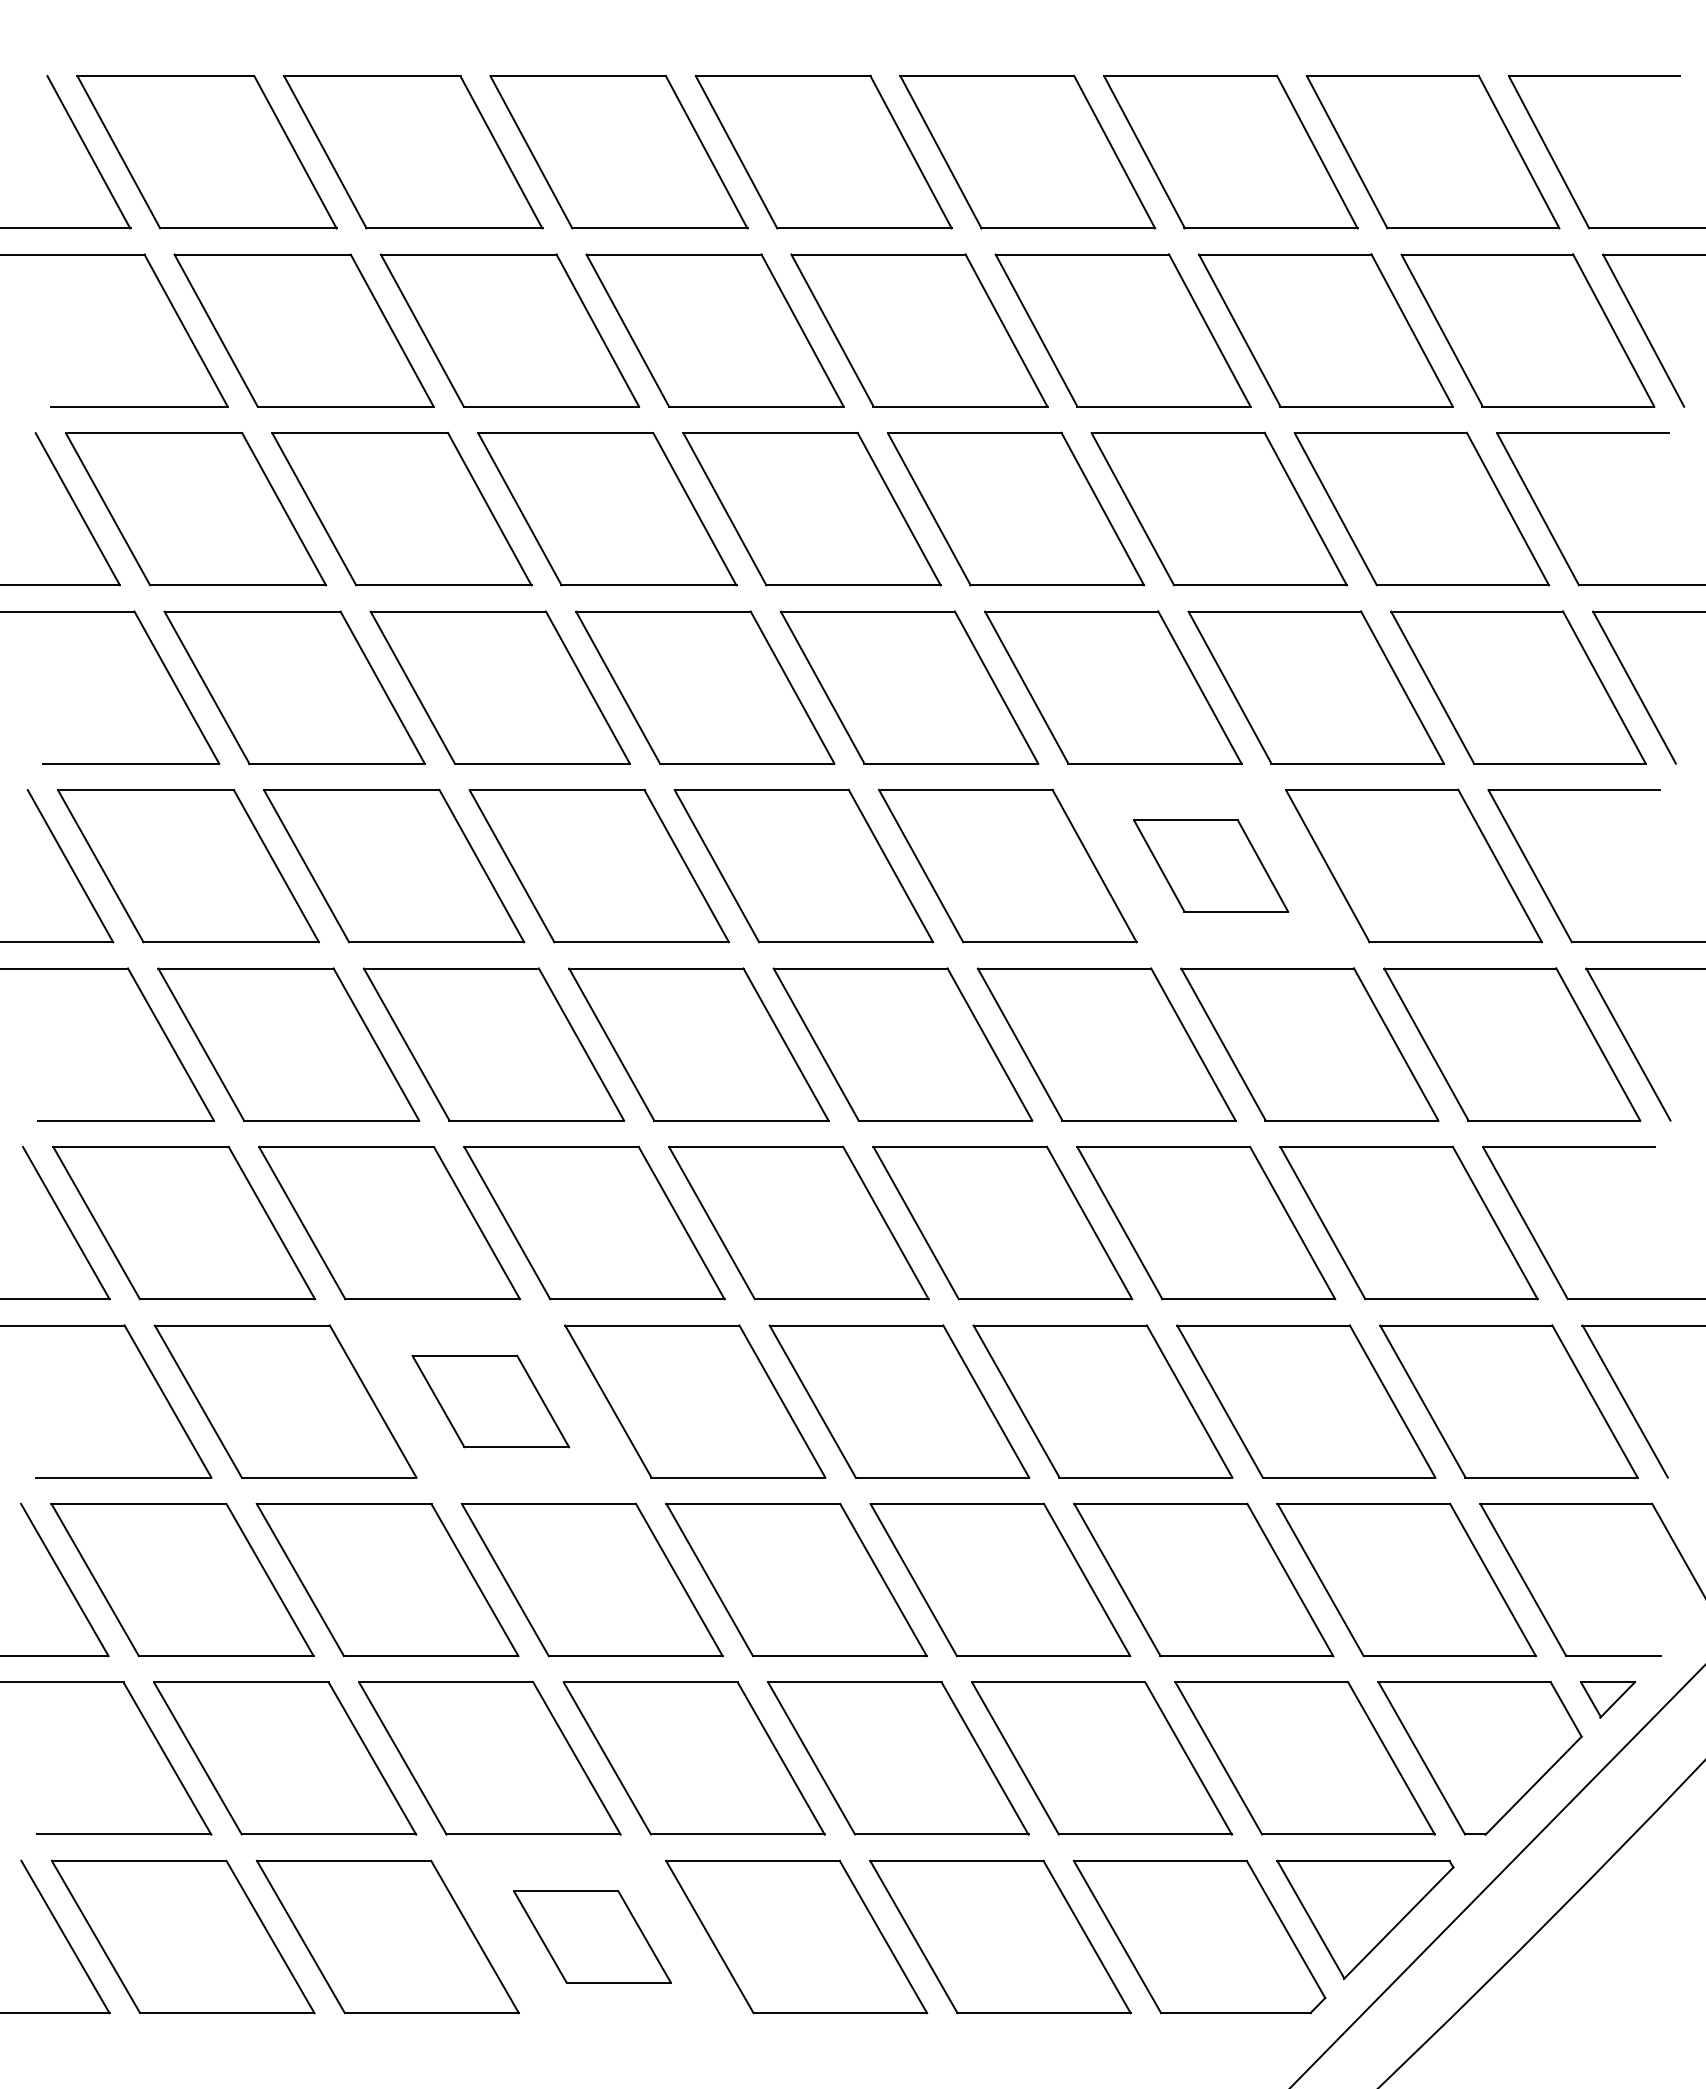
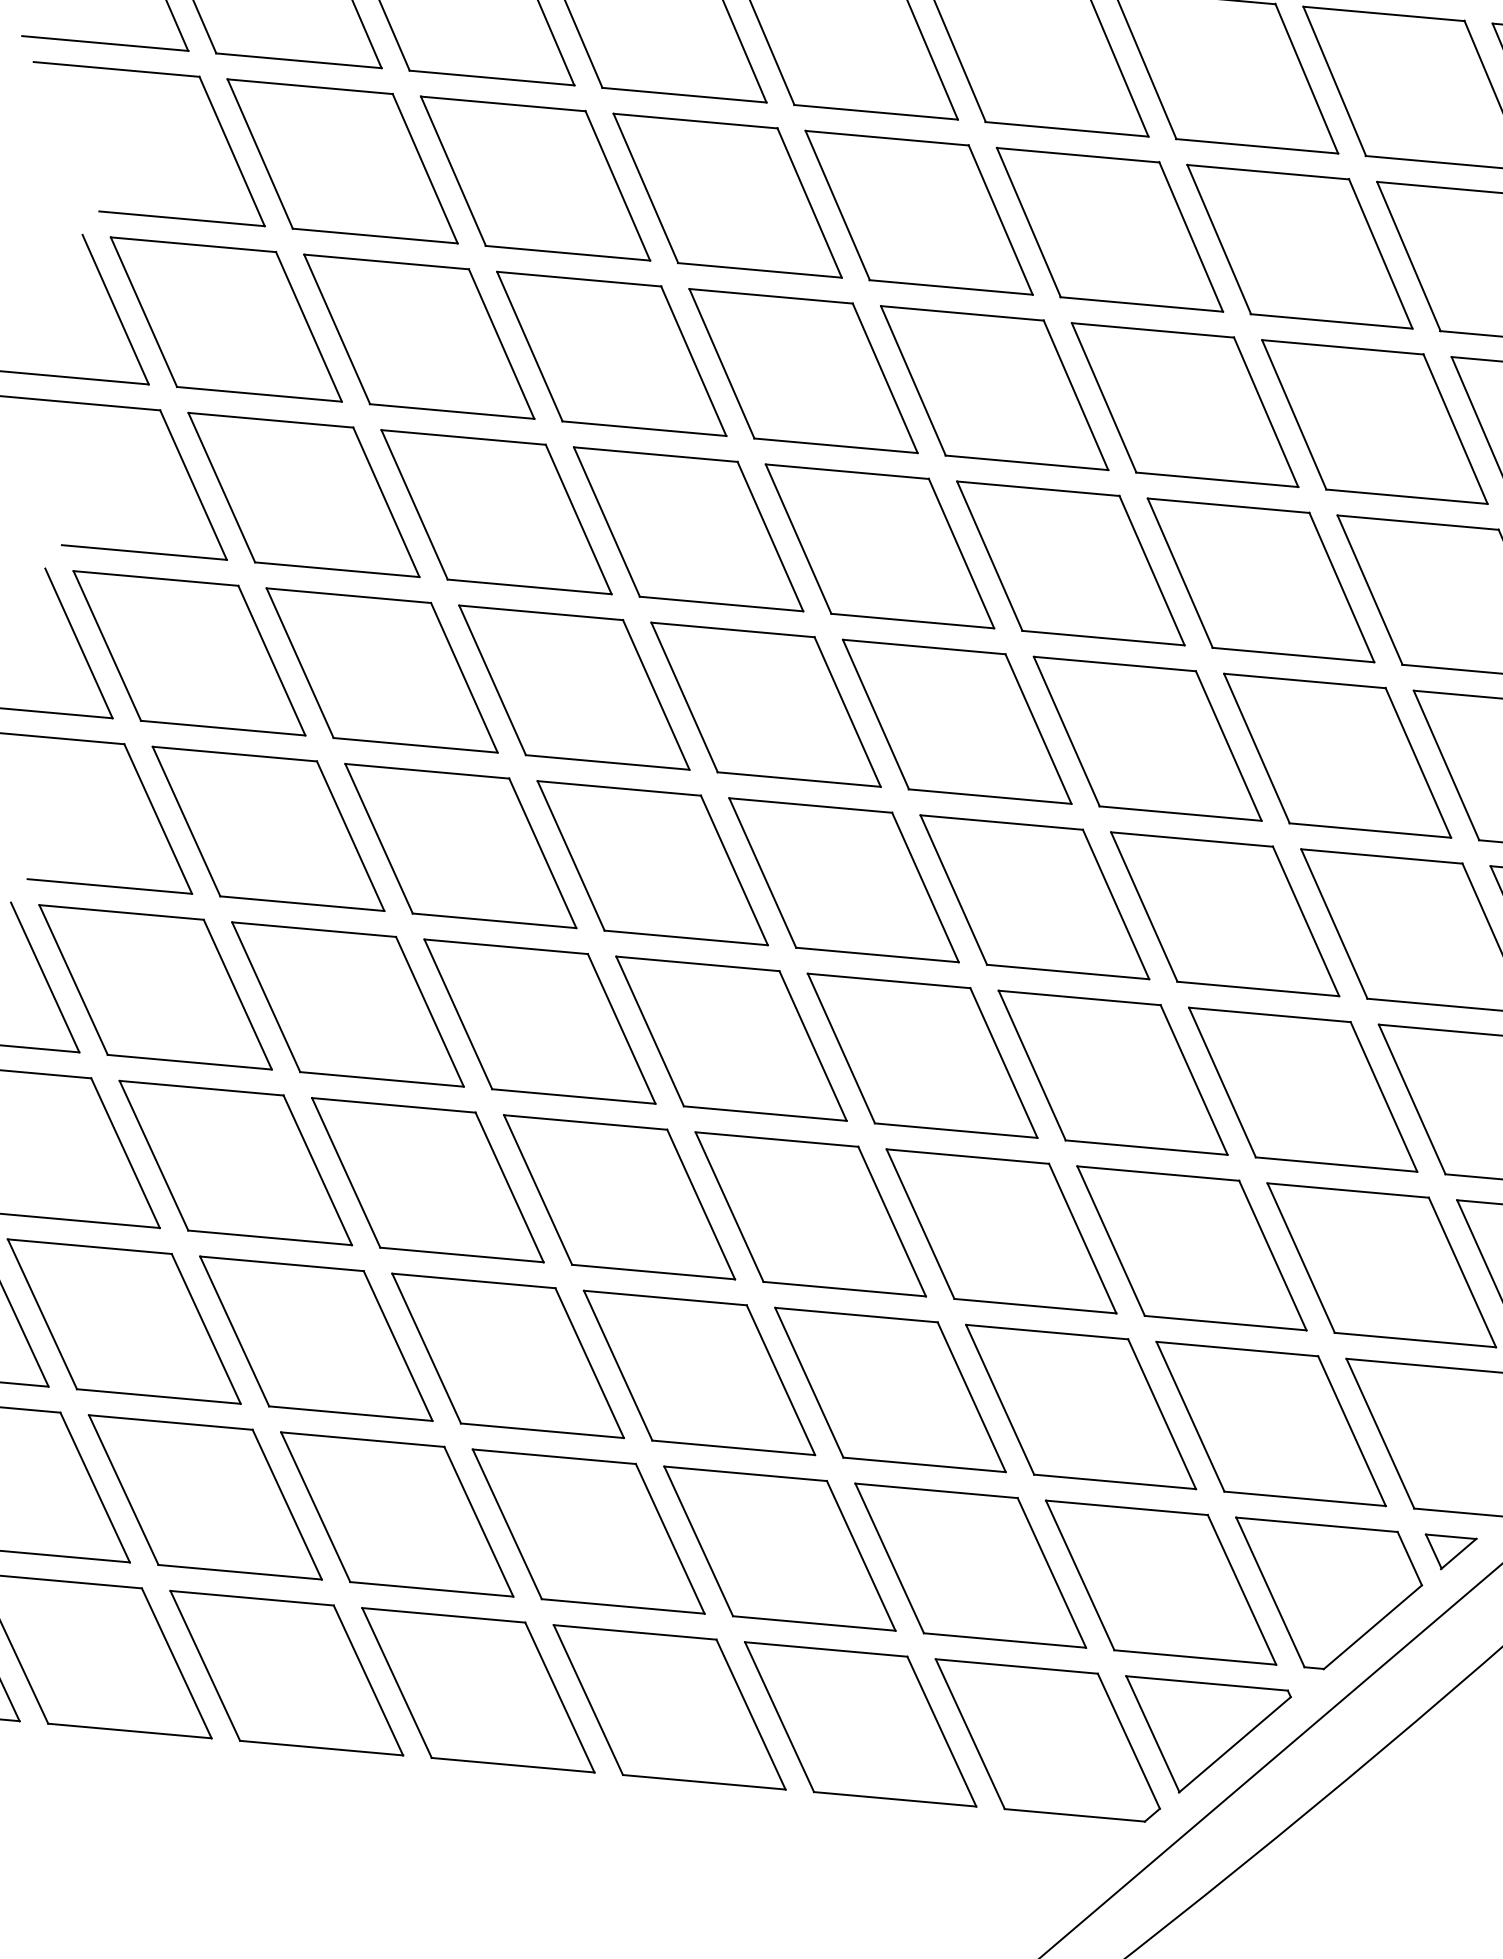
part: (1210, 865) -> (1147, 738), size x1.67
part: (490, 1401) -> (427, 1180), size x1.67
part: (592, 1936) -> (478, 1689), size x1.67

